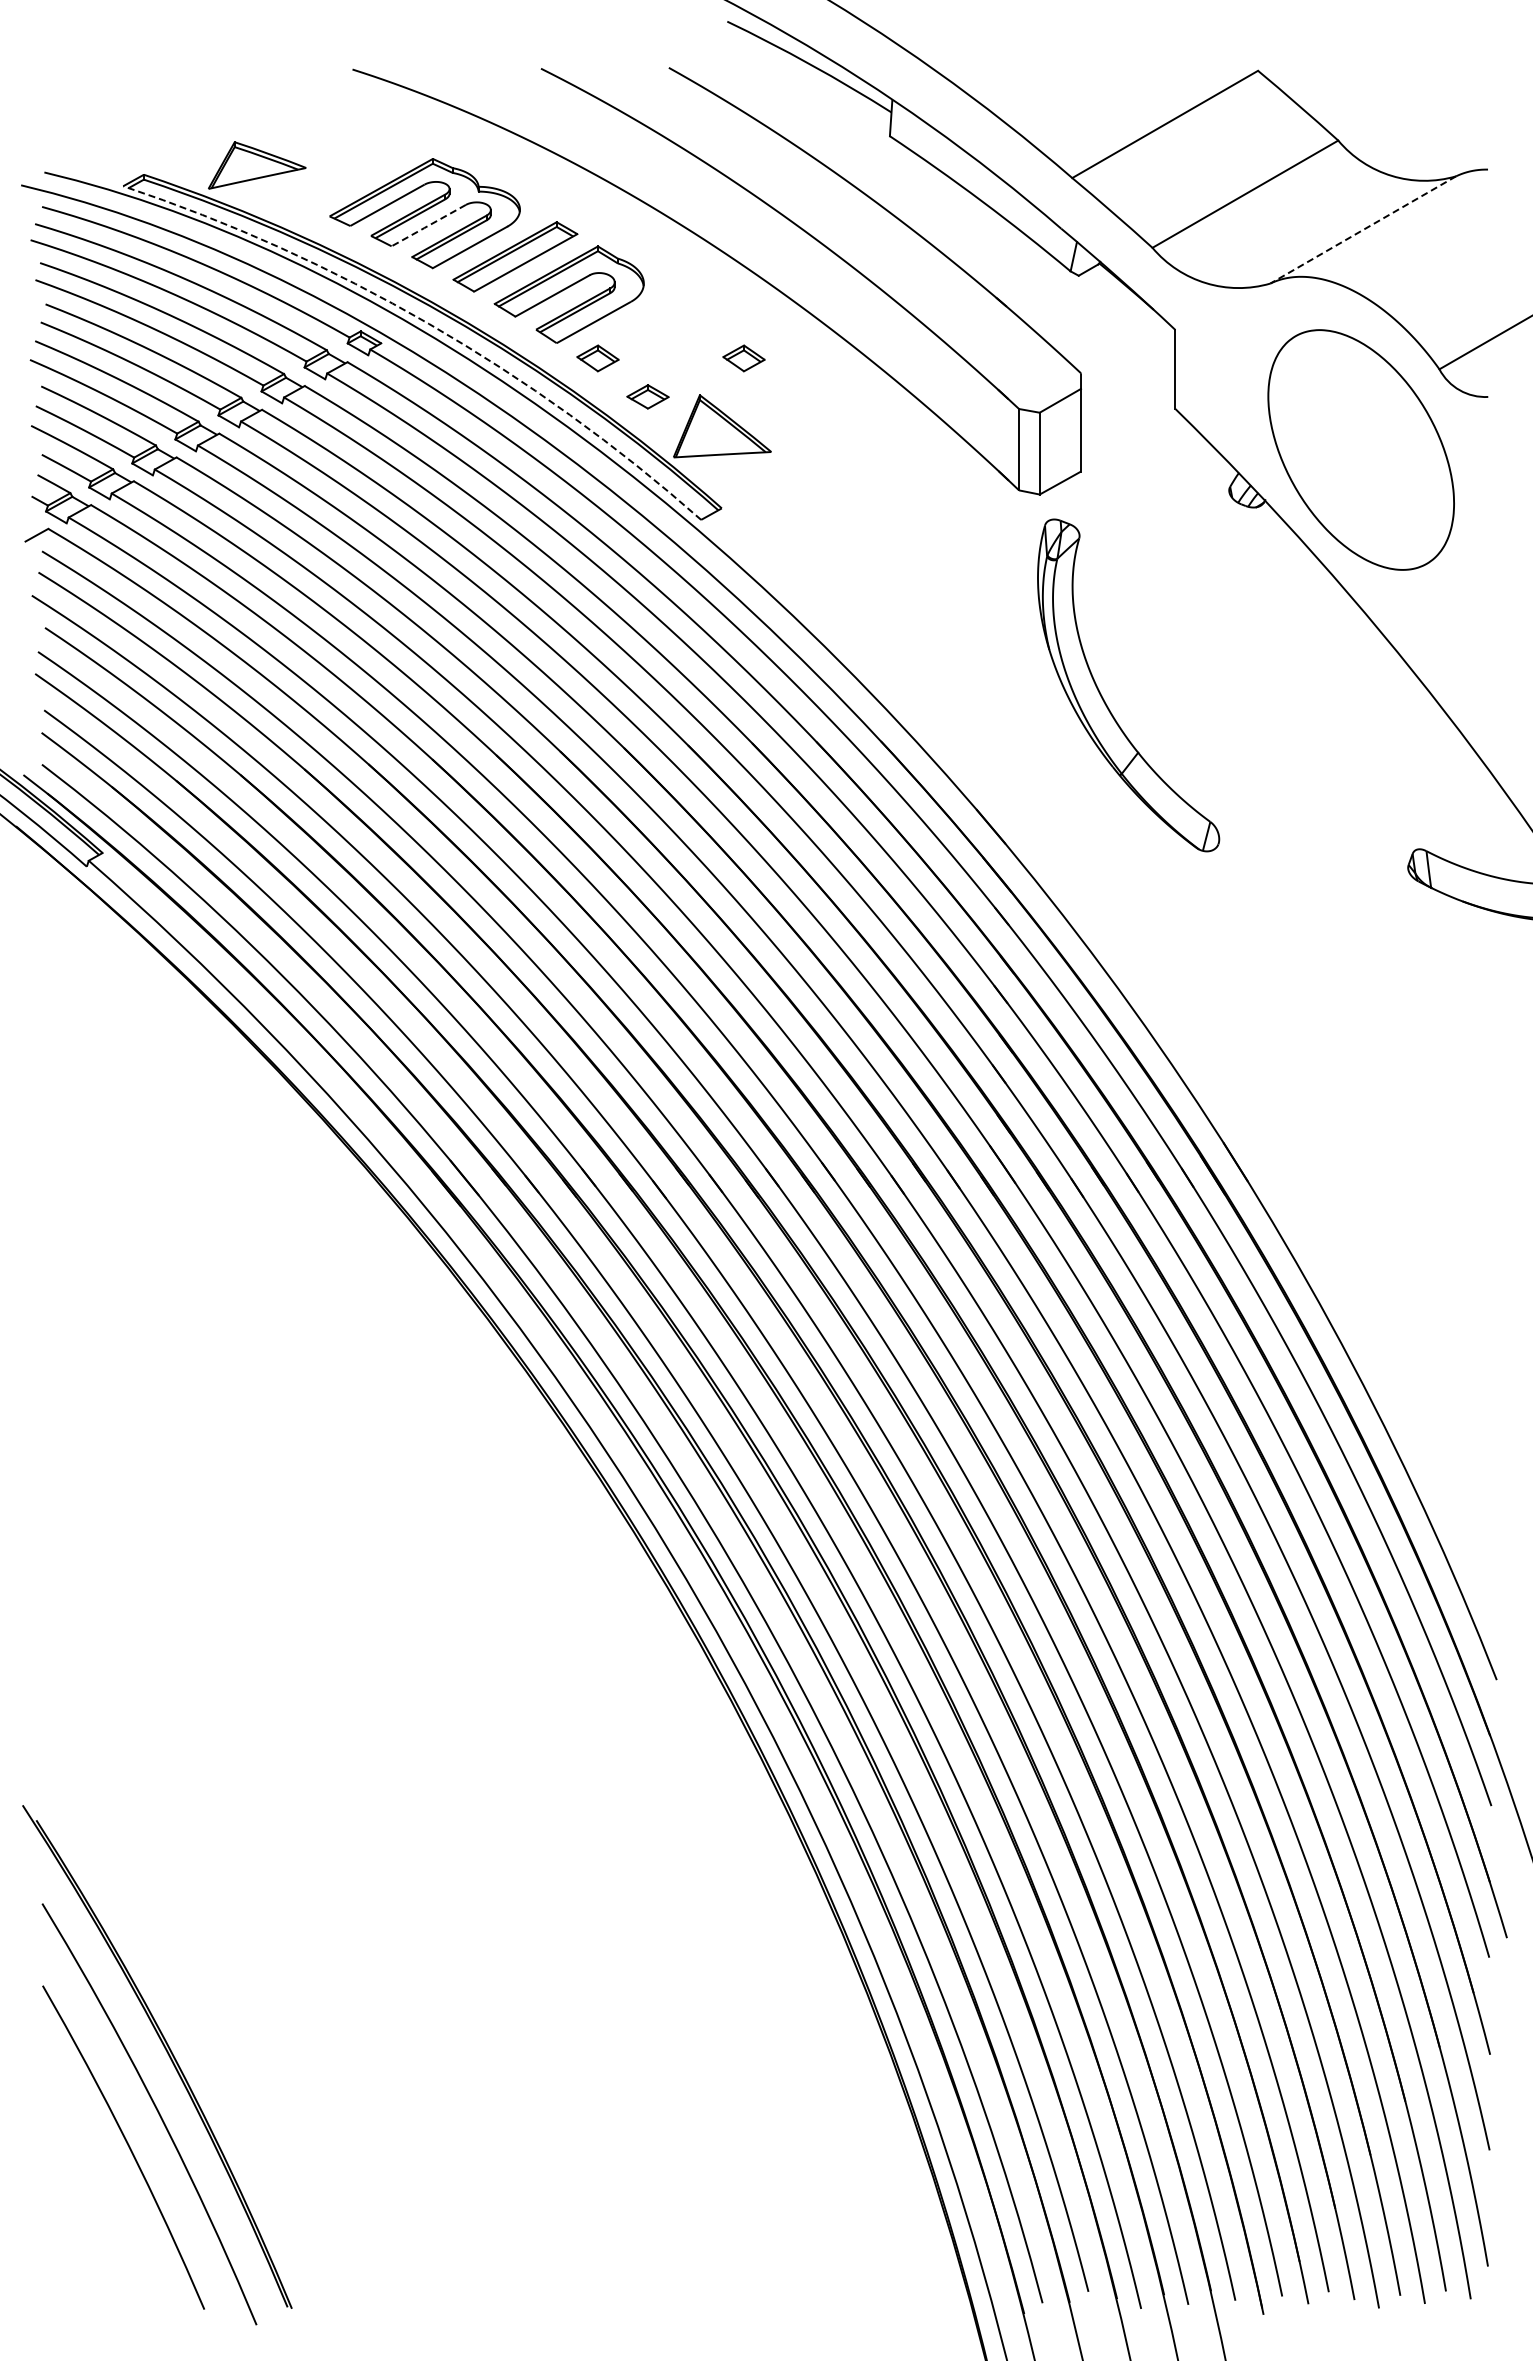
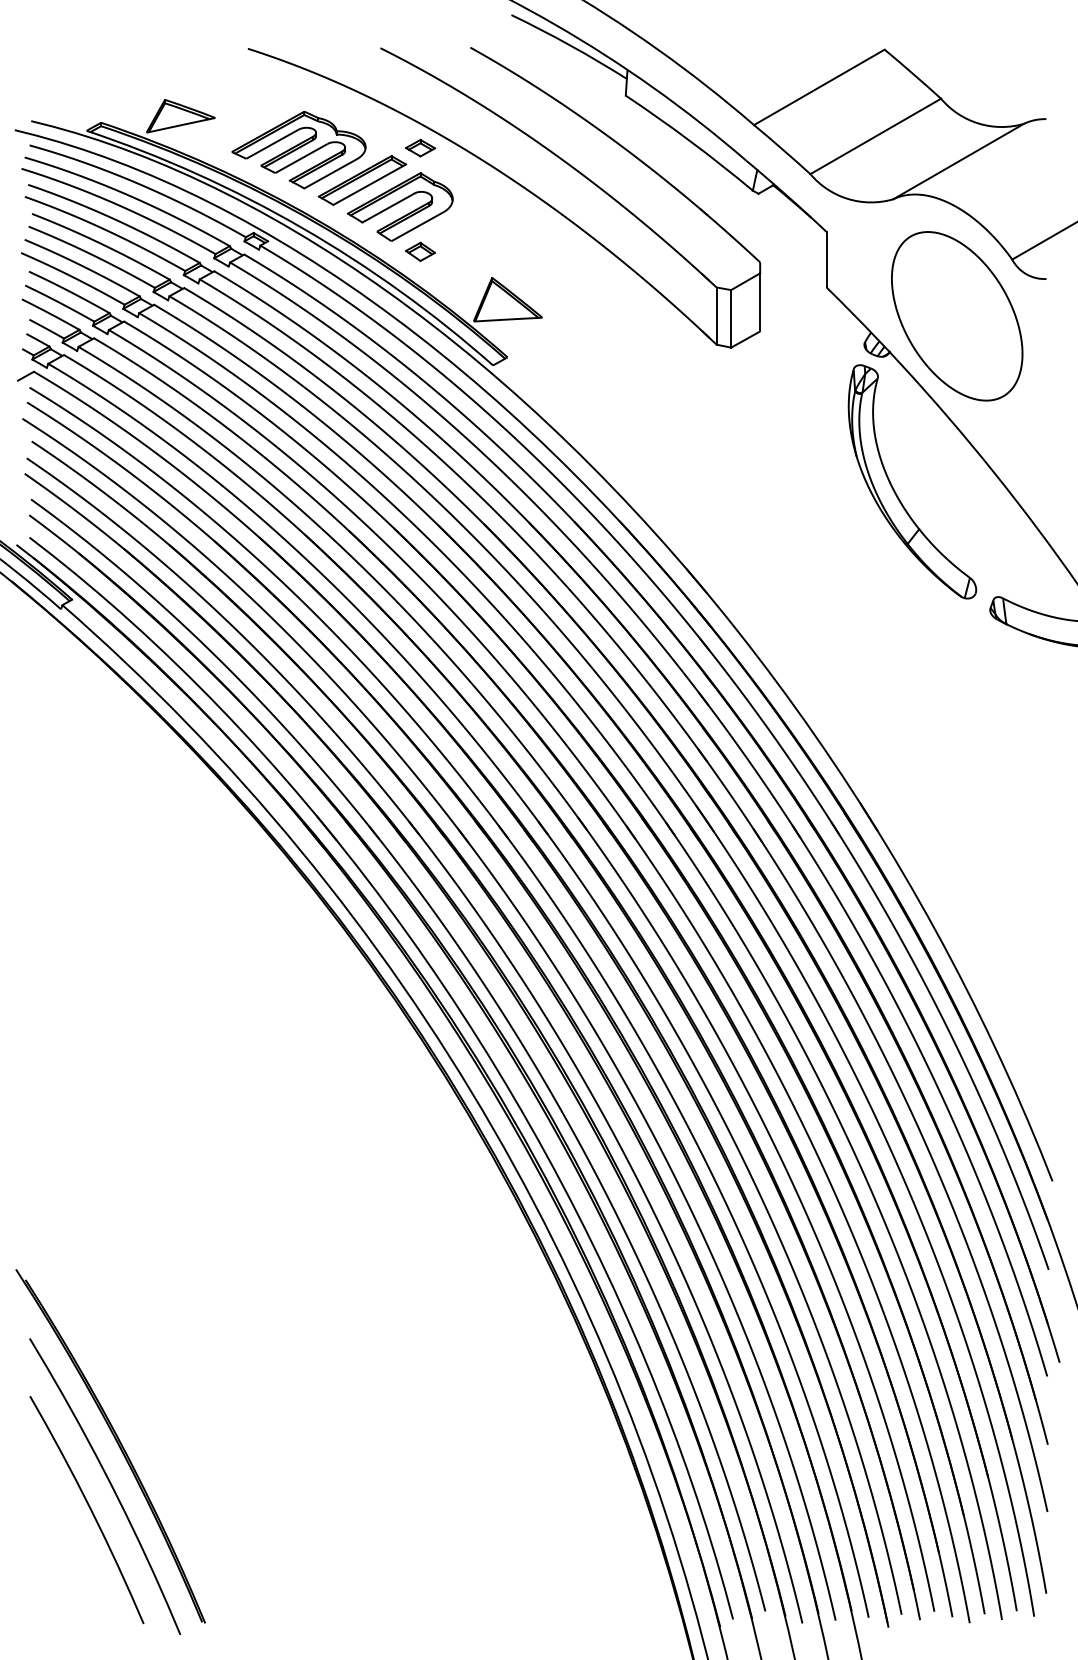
line: (427, 226) -> (300, 159), dashed -> solid
line: (1362, 230) -> (958, 161), dashed -> solid
arc: (429, 323) -> (302, 227), dashed -> solid
part: (743, 358) -> (522, 251), removed
part: (647, 396) -> (420, 147), moved
part: (1103, 697) -> (894, 490), moved

